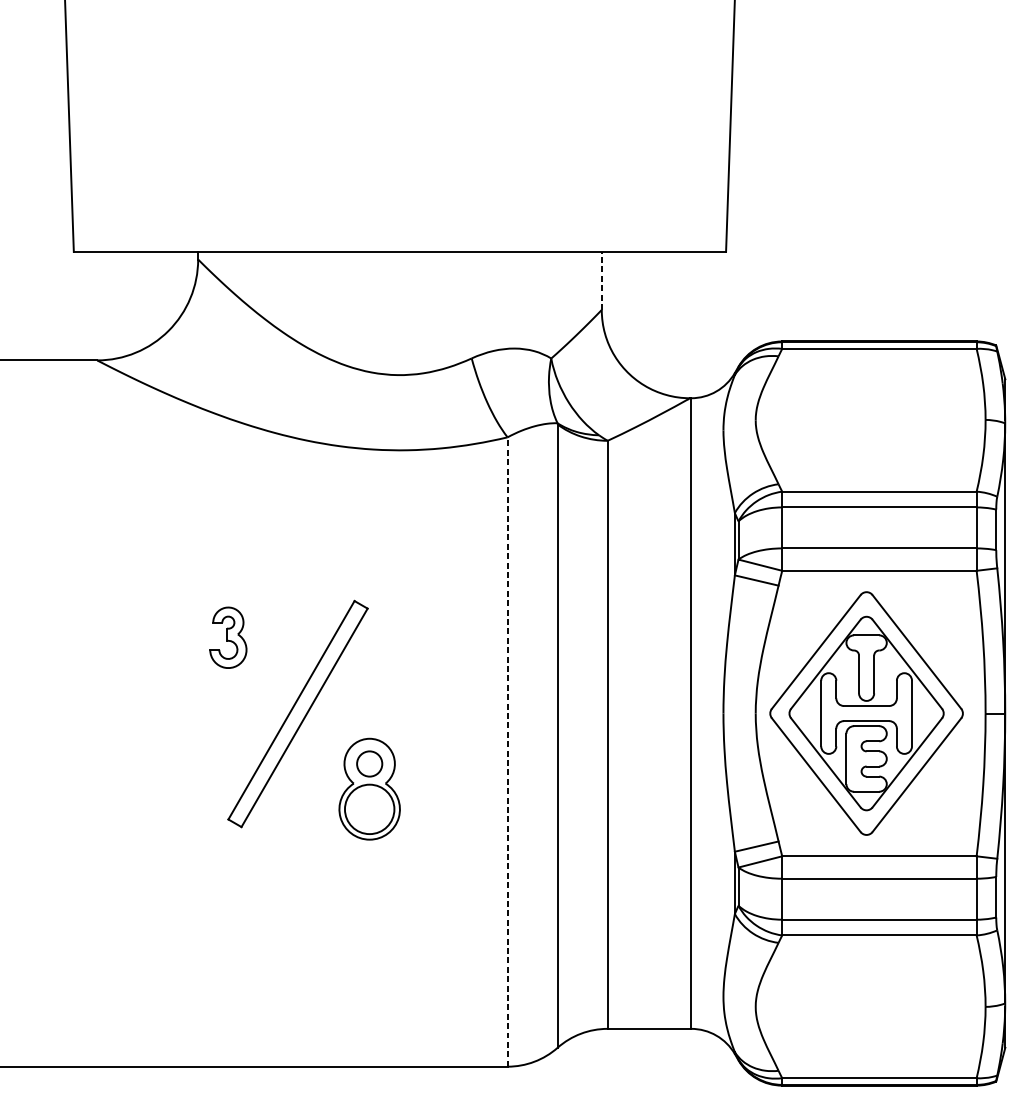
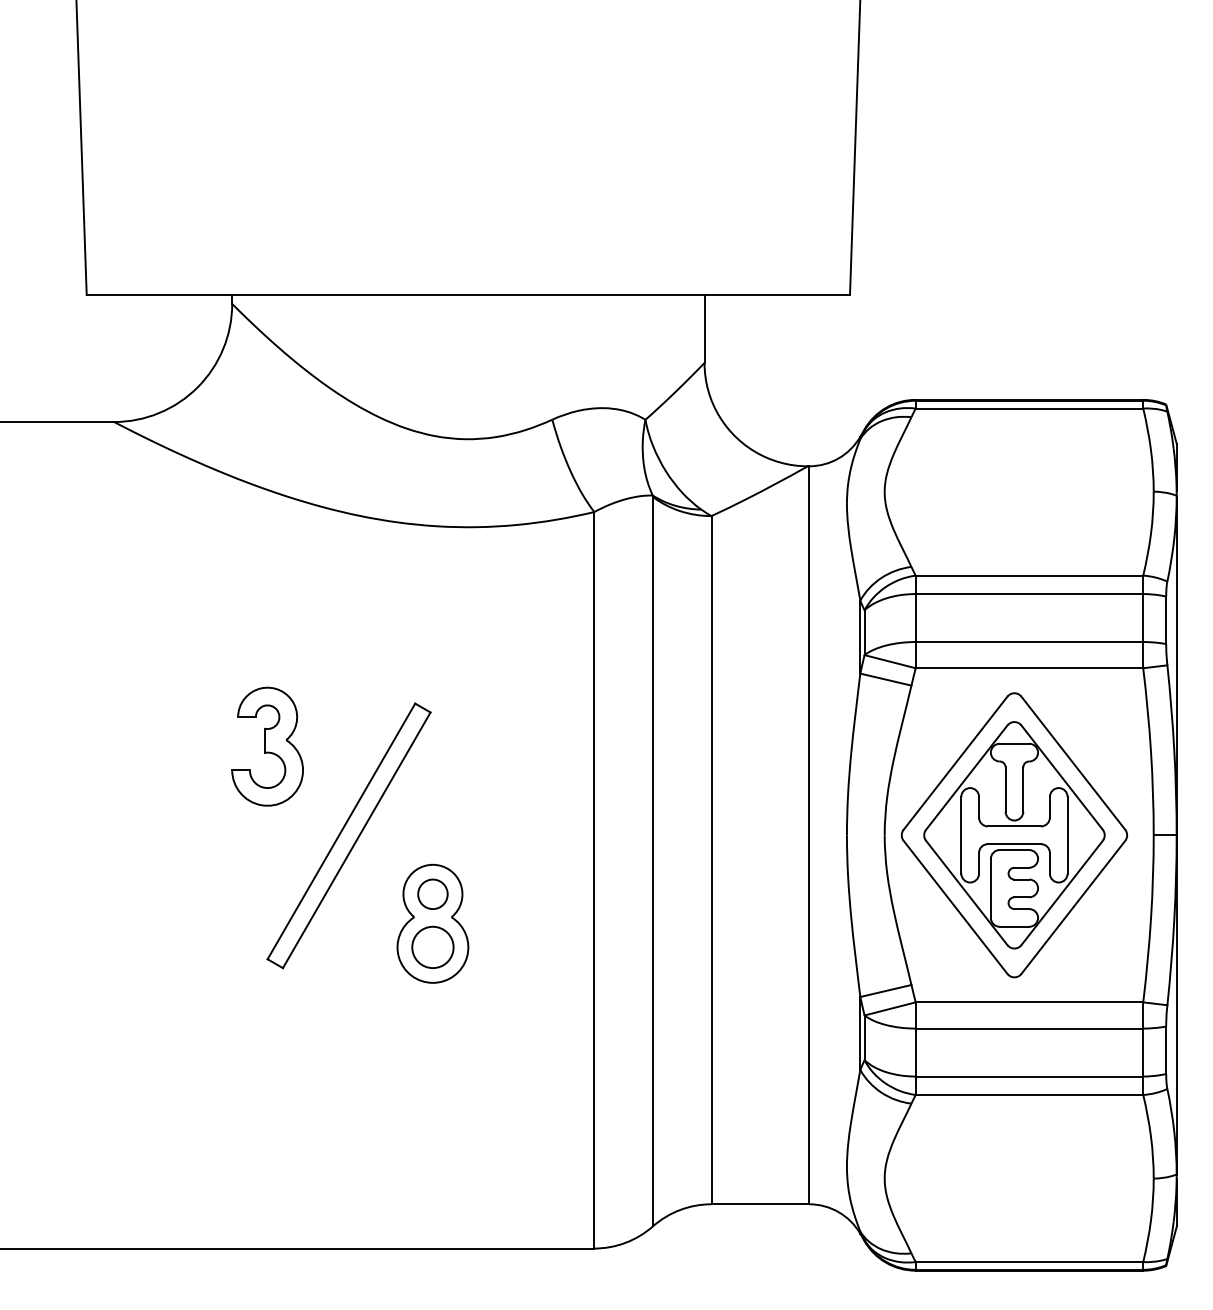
line: (601, 281) -> (704, 329), dashed -> solid
part: (228, 637) -> (267, 746), size x1.67
line: (507, 751) -> (594, 879), dashed -> solid
circle: (369, 809) -> (432, 947), size x0.71

